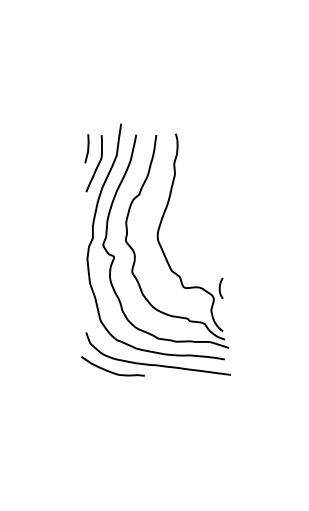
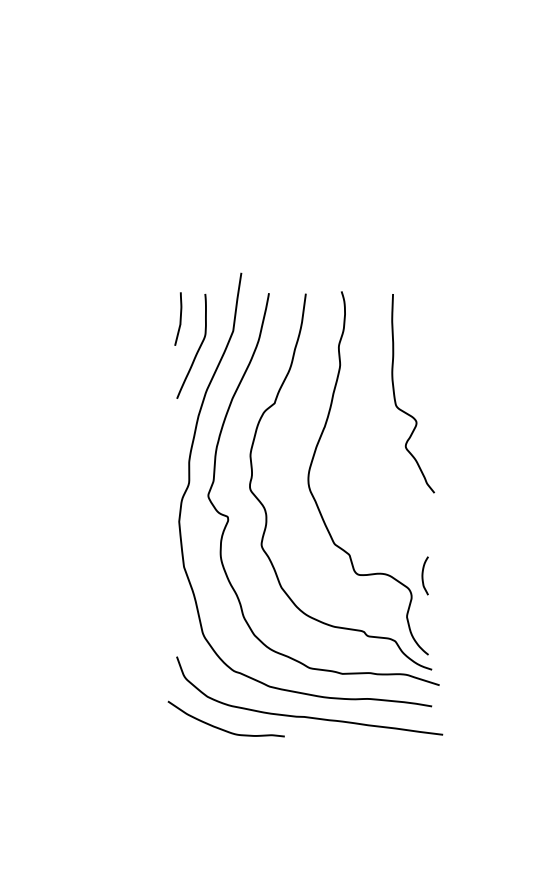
curve: (205, 189) -> (396, 393), added

